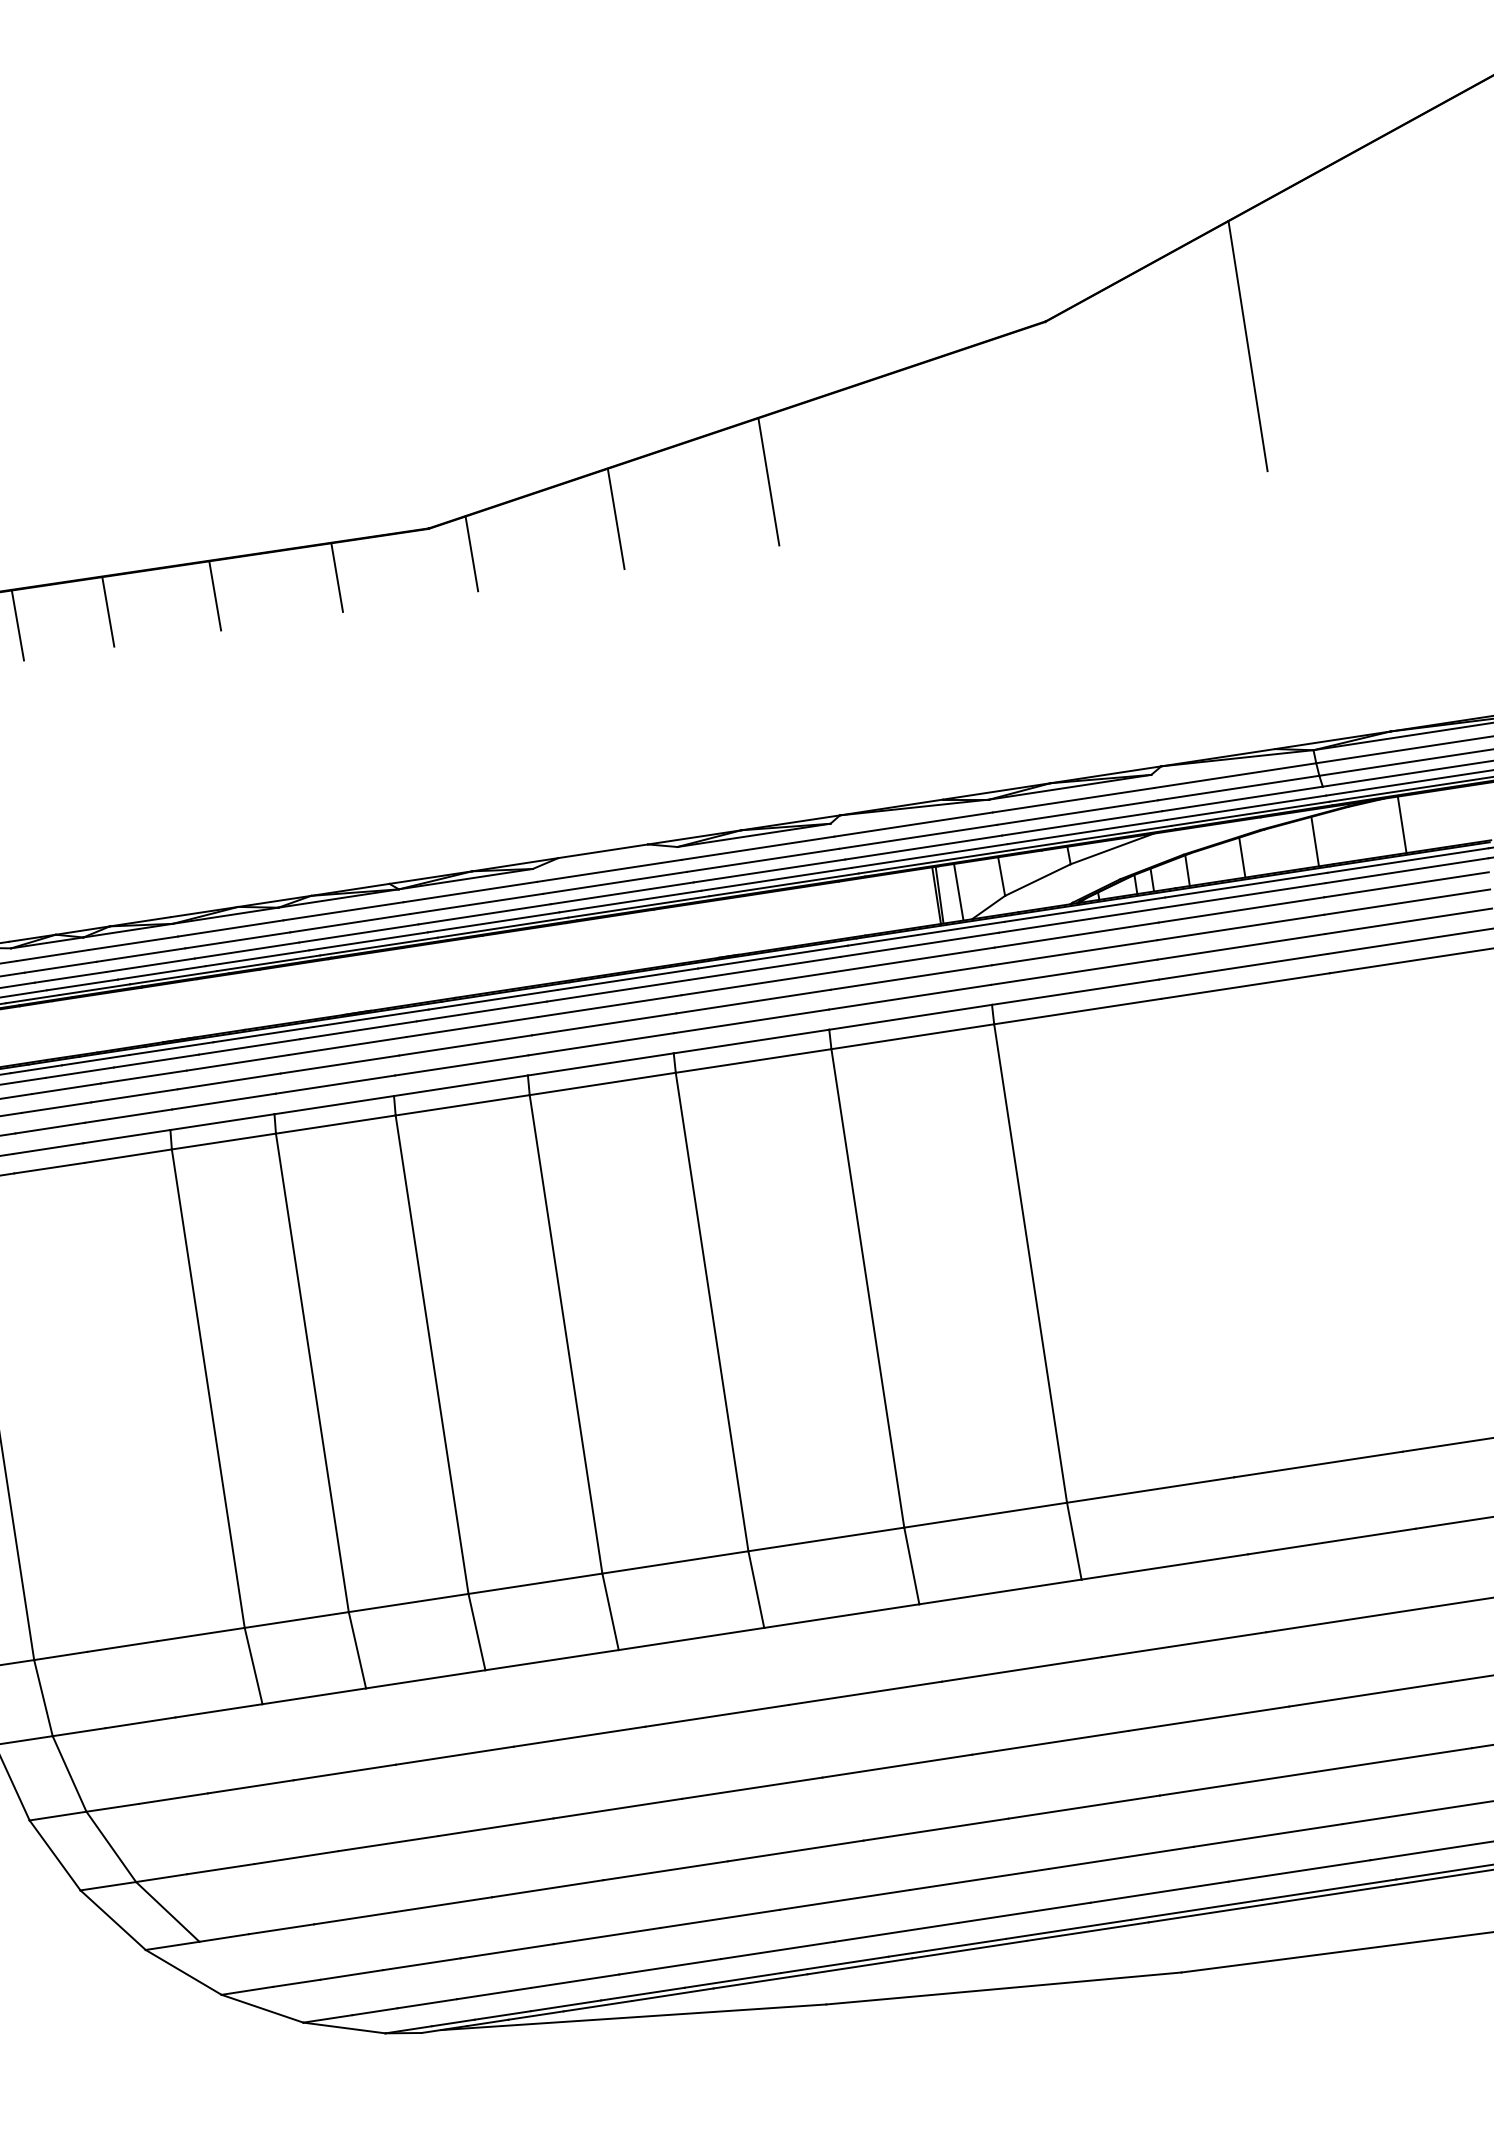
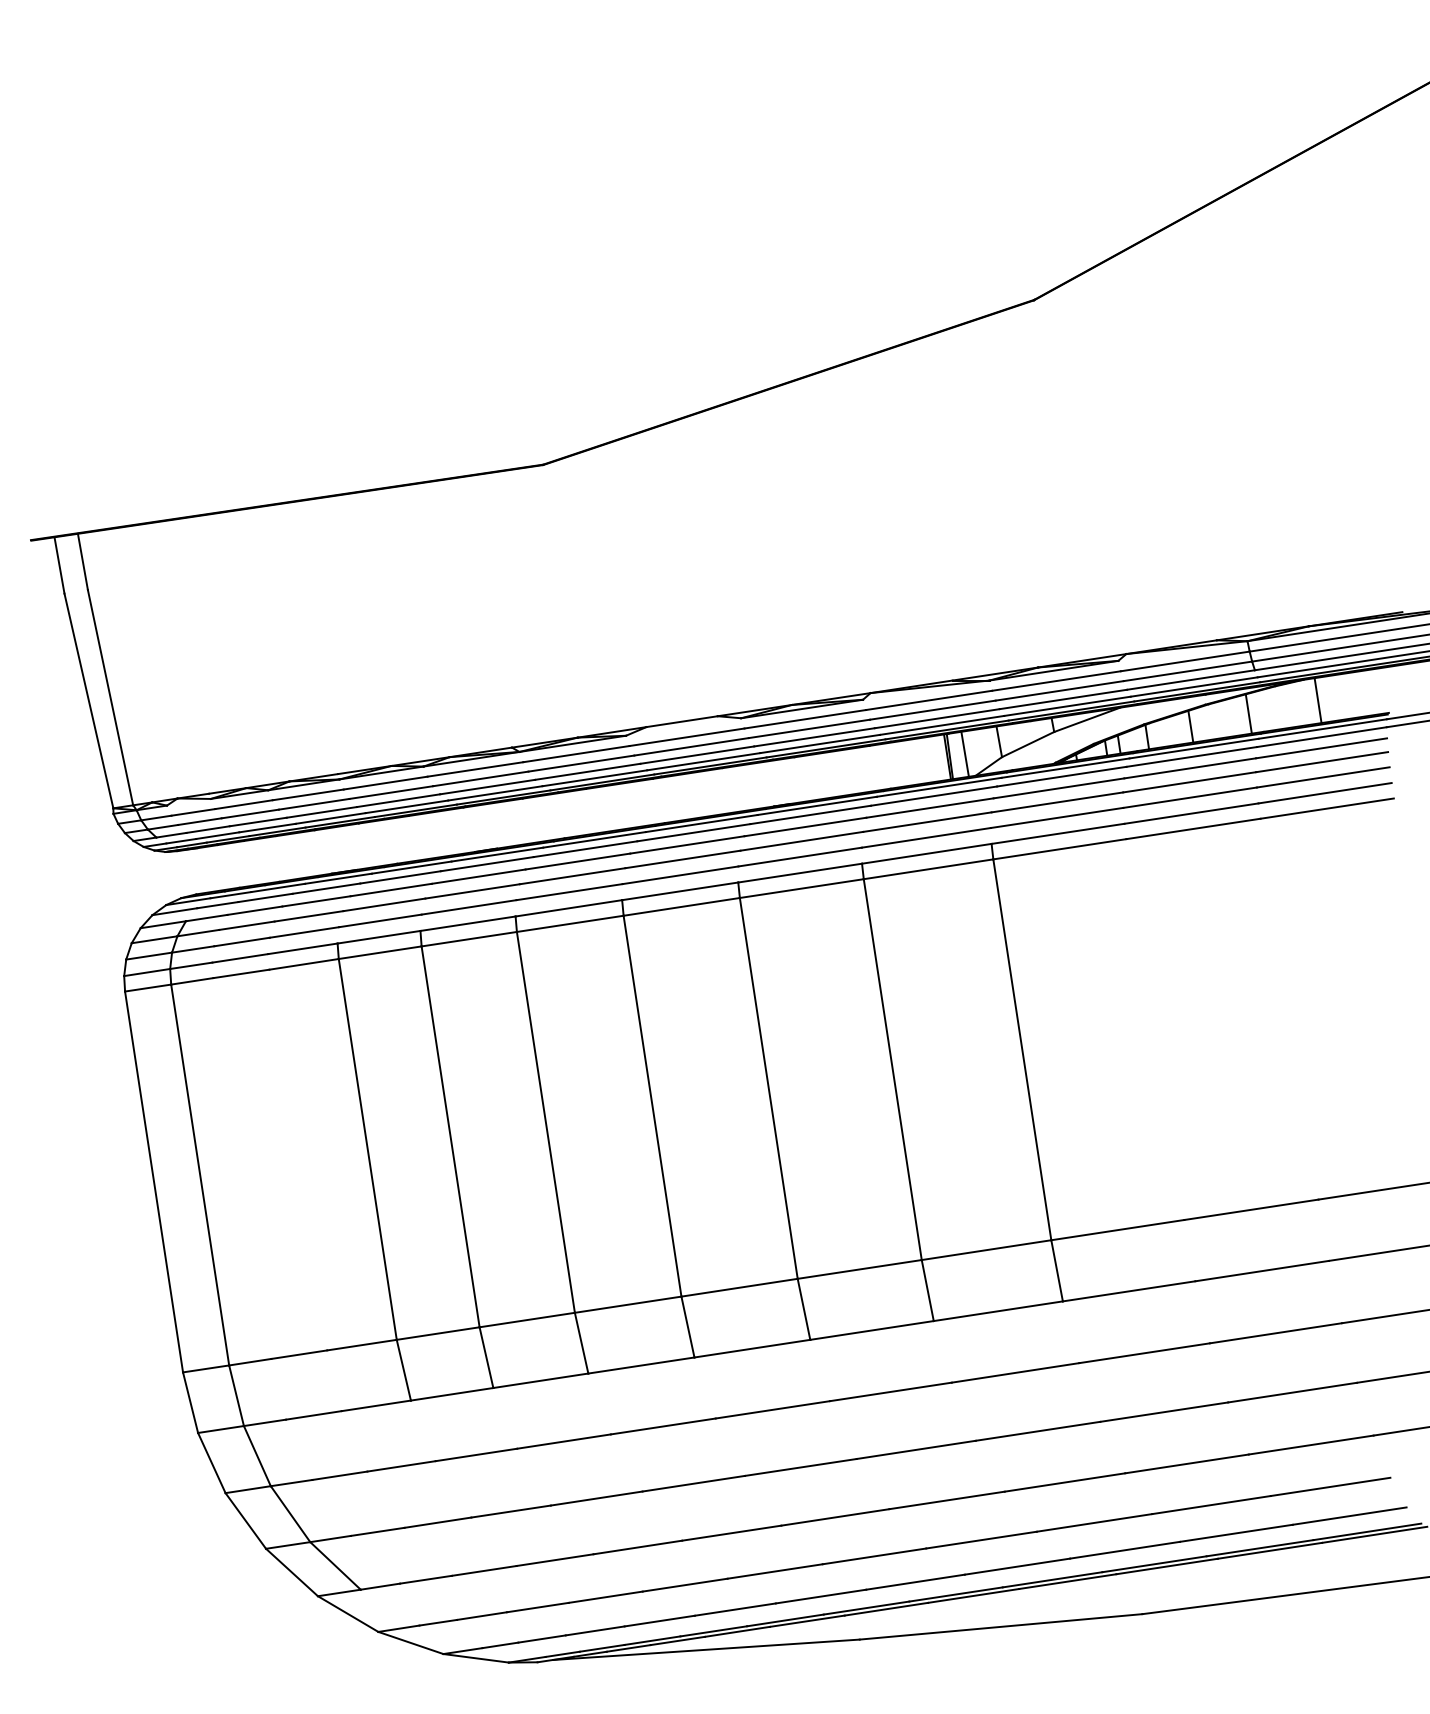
line: (1246, 346) -> (1194, 319), removed
line: (768, 481) -> (813, 427), removed
line: (616, 519) -> (692, 457), removed
line: (471, 553) -> (577, 484), removed
line: (336, 577) -> (469, 503), removed
line: (214, 594) -> (372, 517), removed
line: (107, 611) -> (287, 530), removed
line: (18, 624) -> (216, 541), removed

